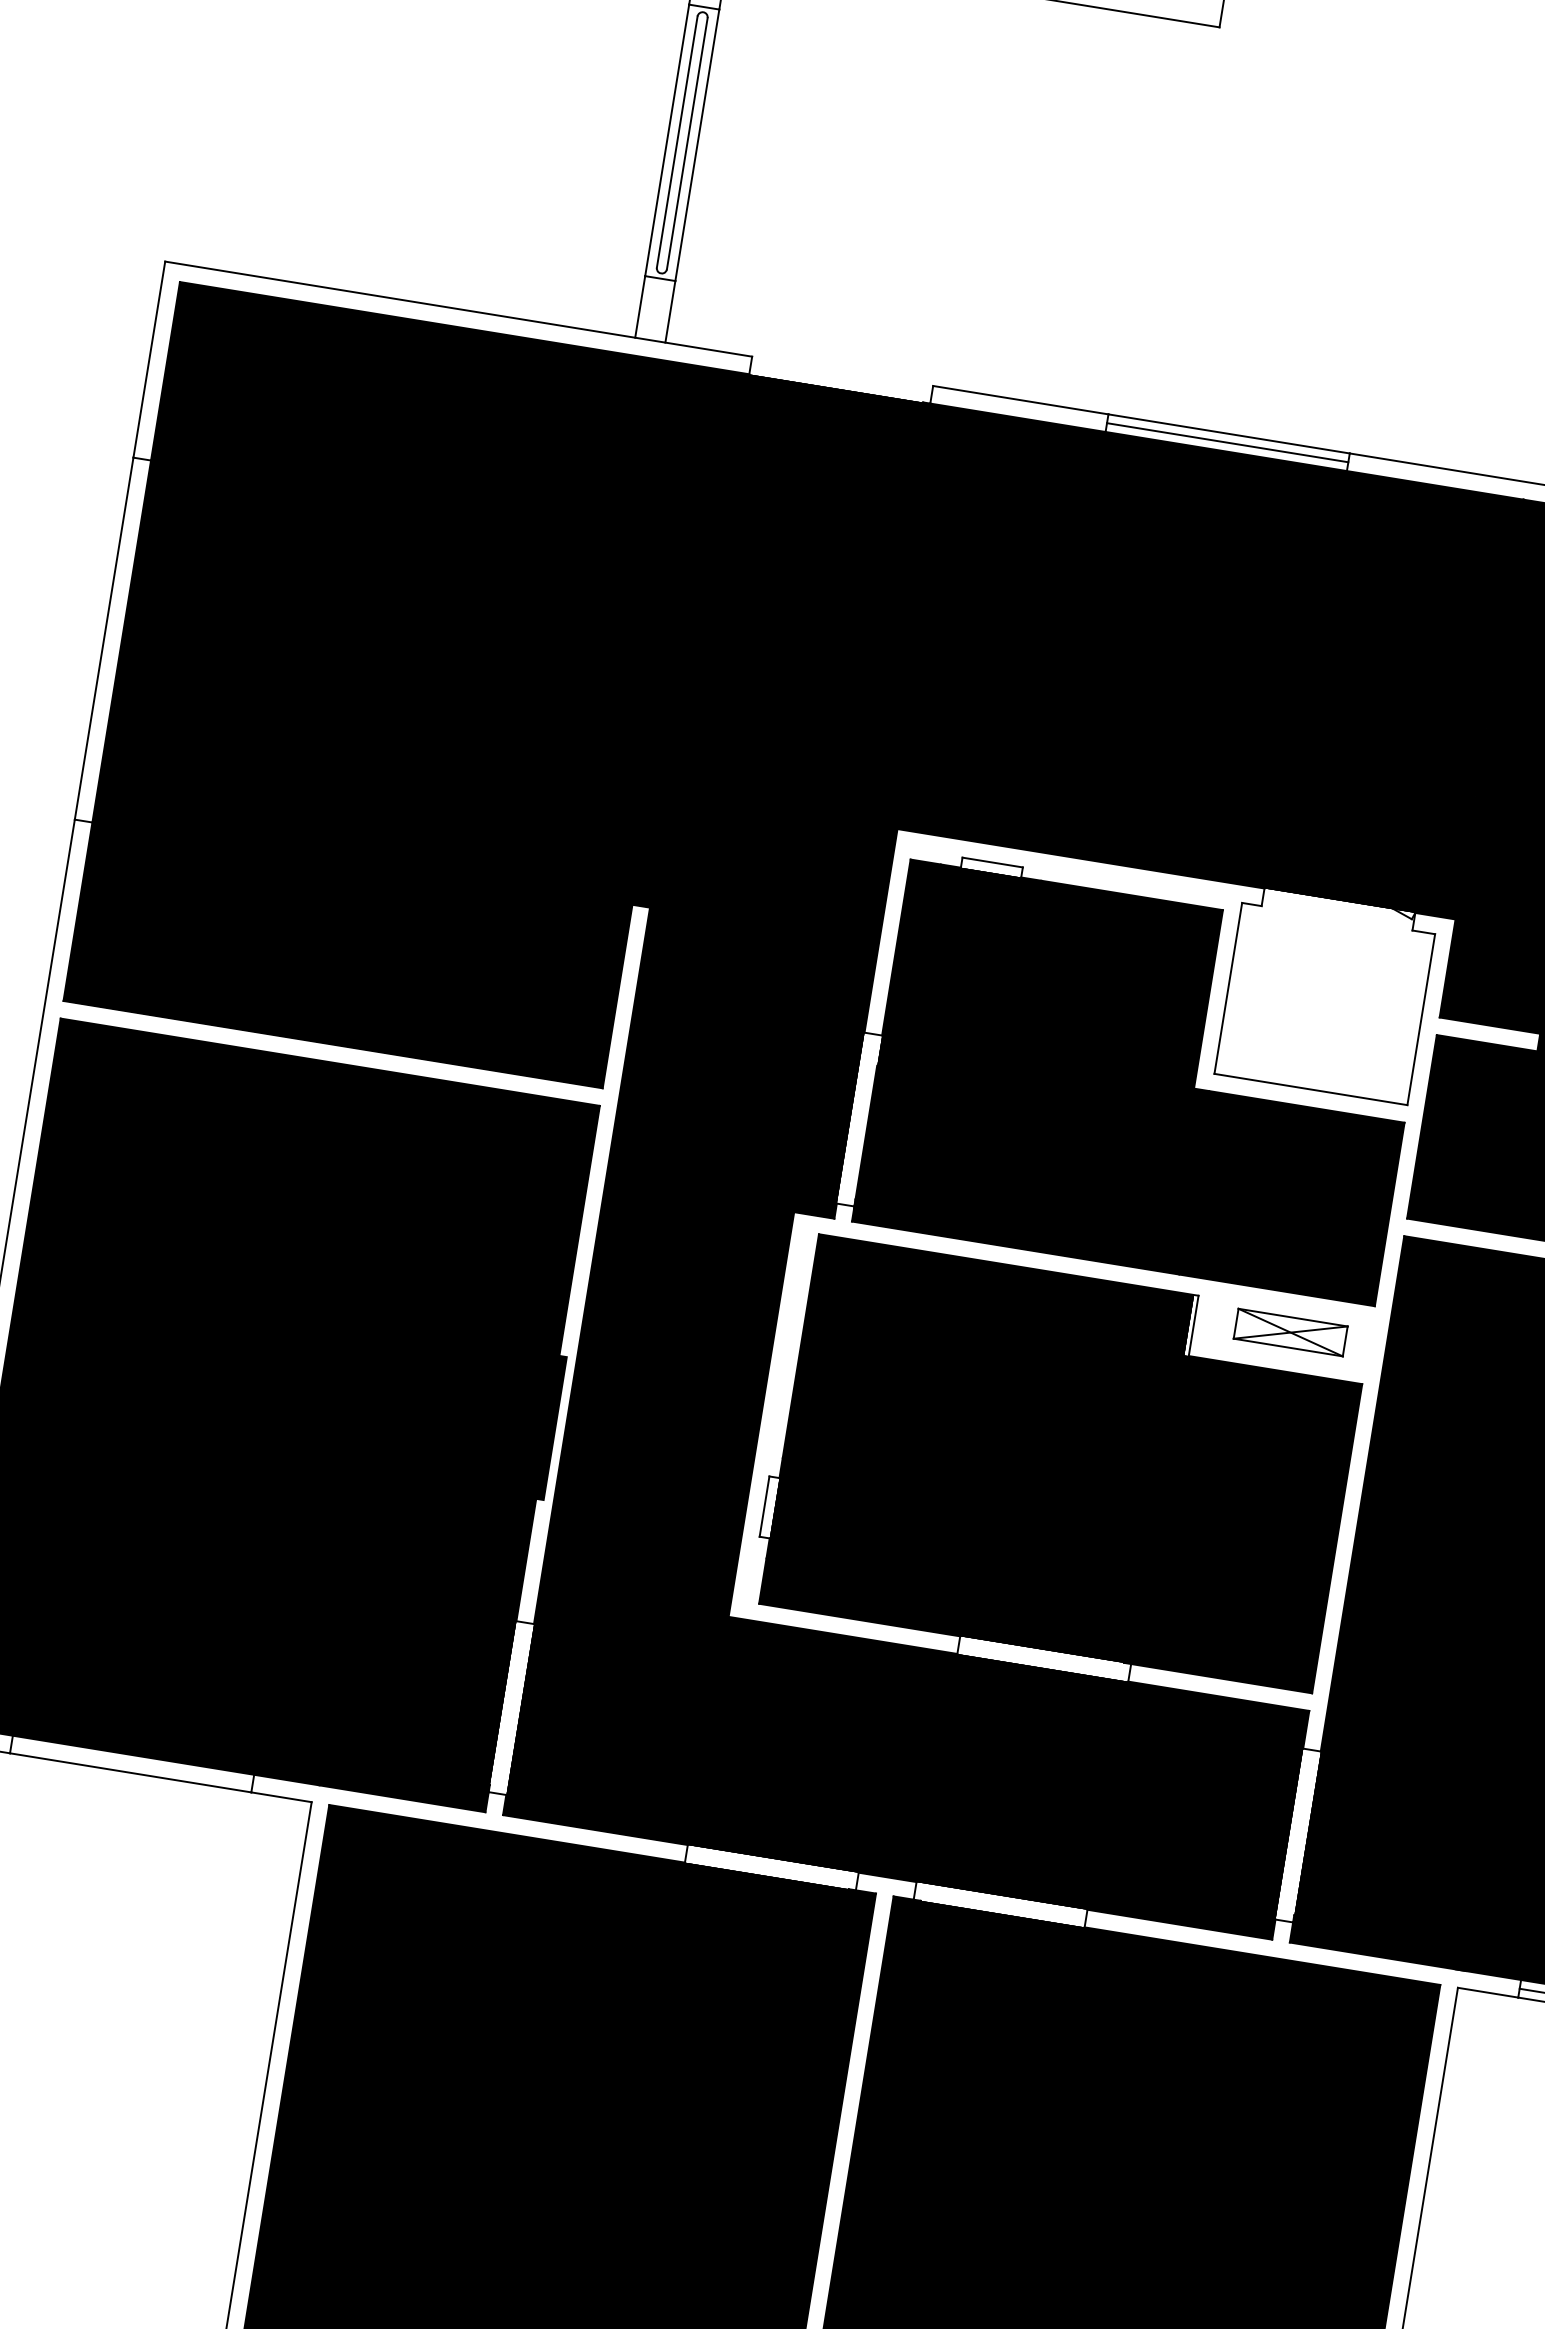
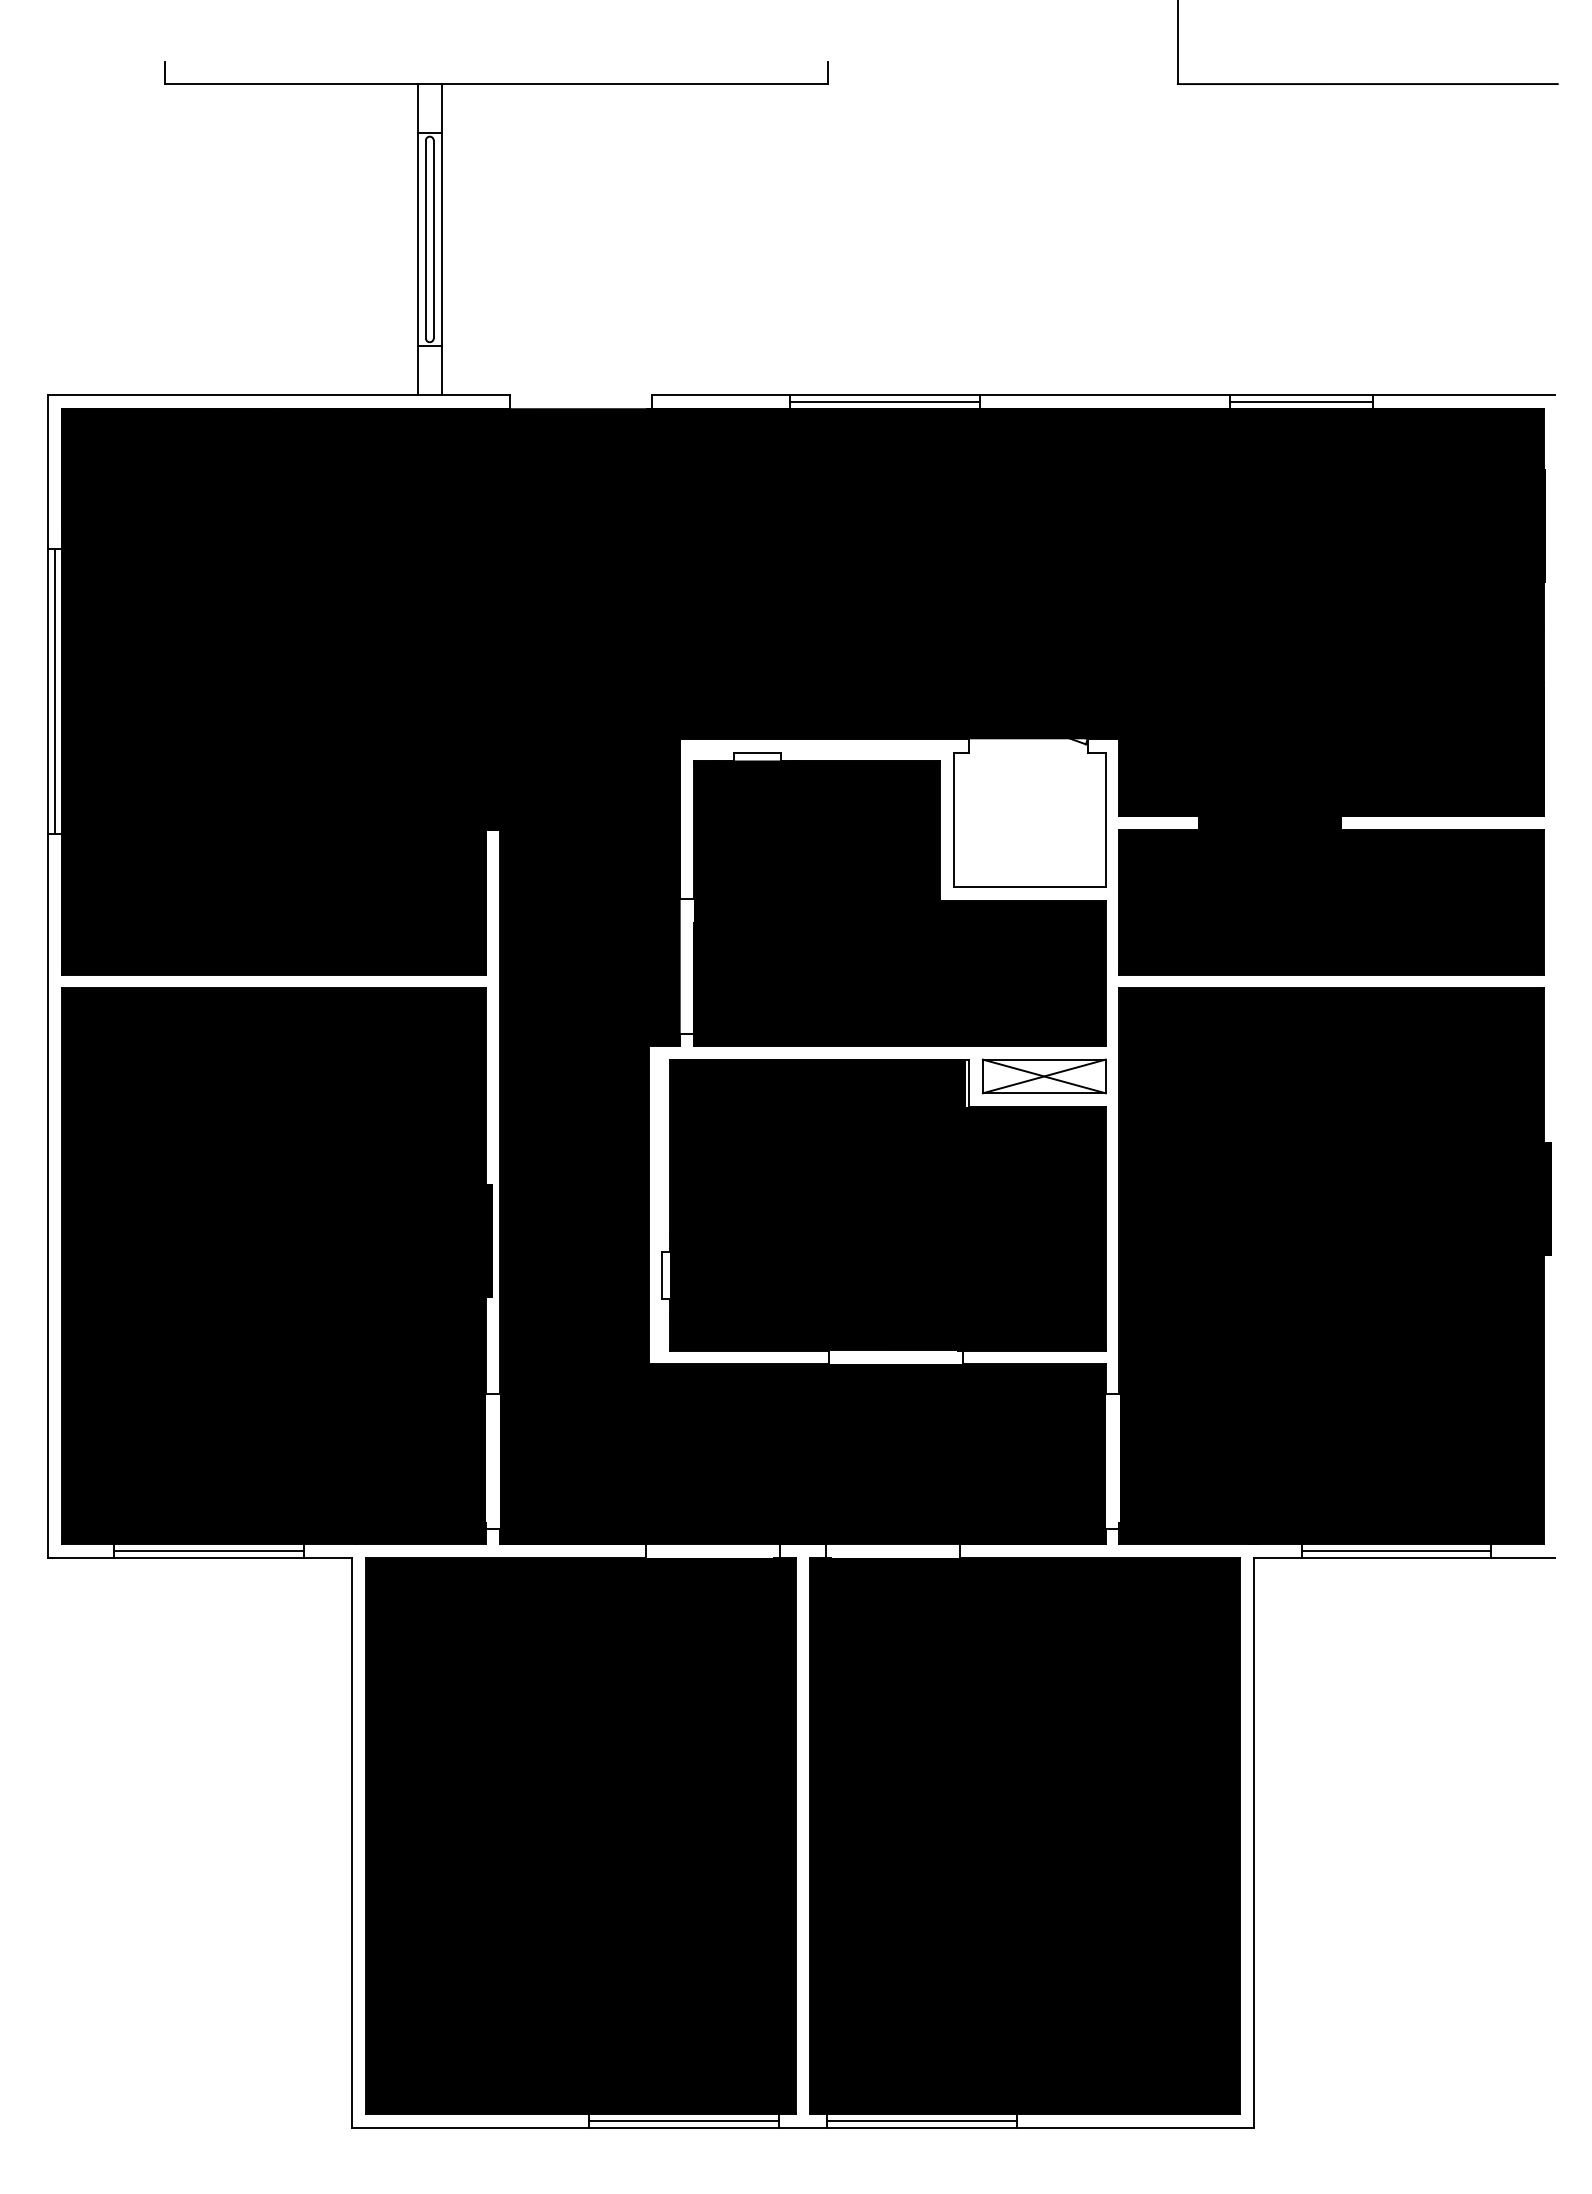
line: (112, 639) -> (54, 691), added
part: (1290, 1332) -> (1044, 1076), size x1.43
line: (132, 1764) -> (209, 1551), added

